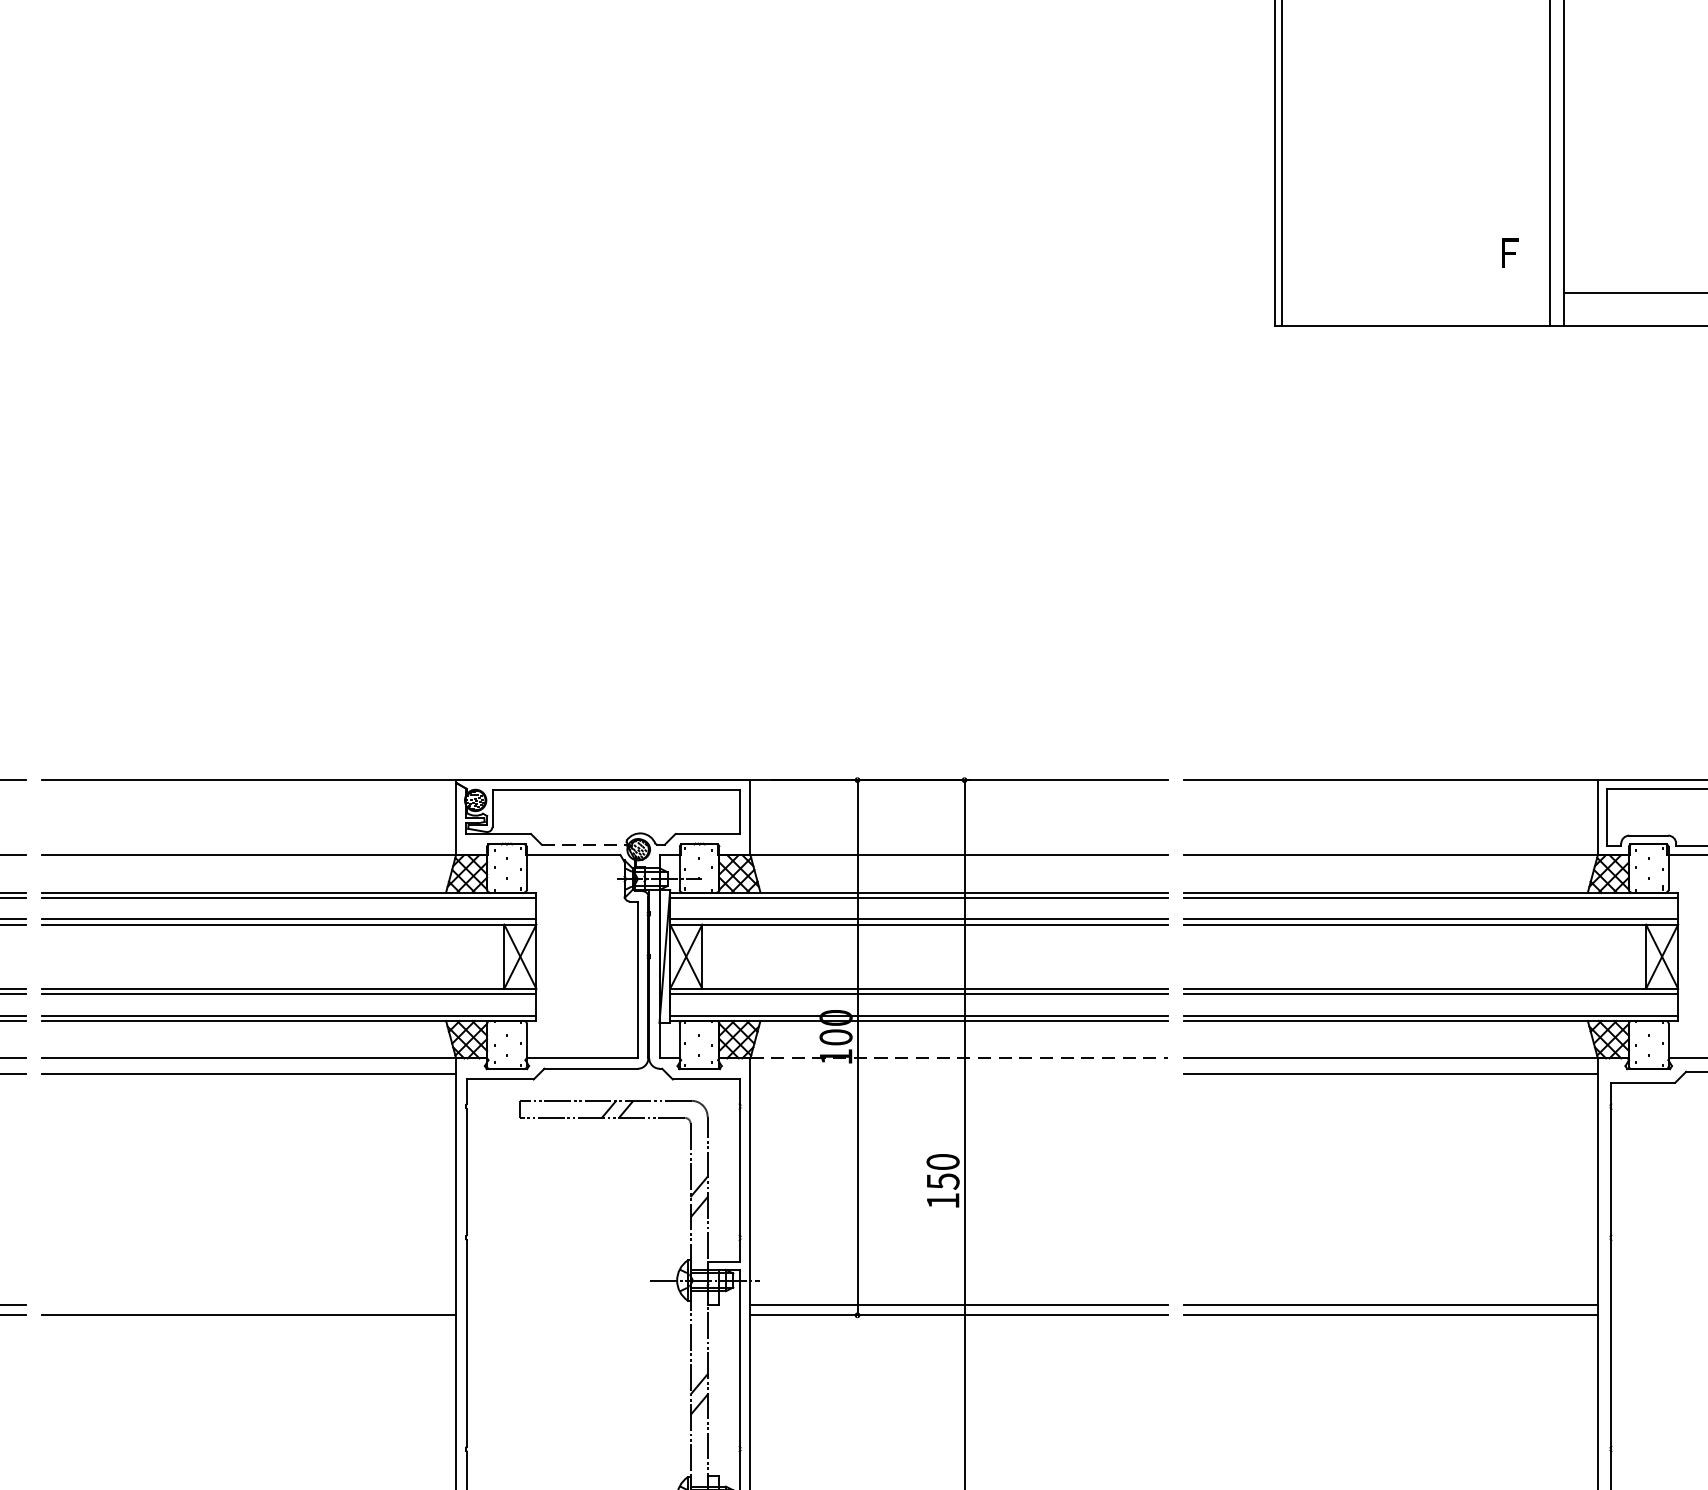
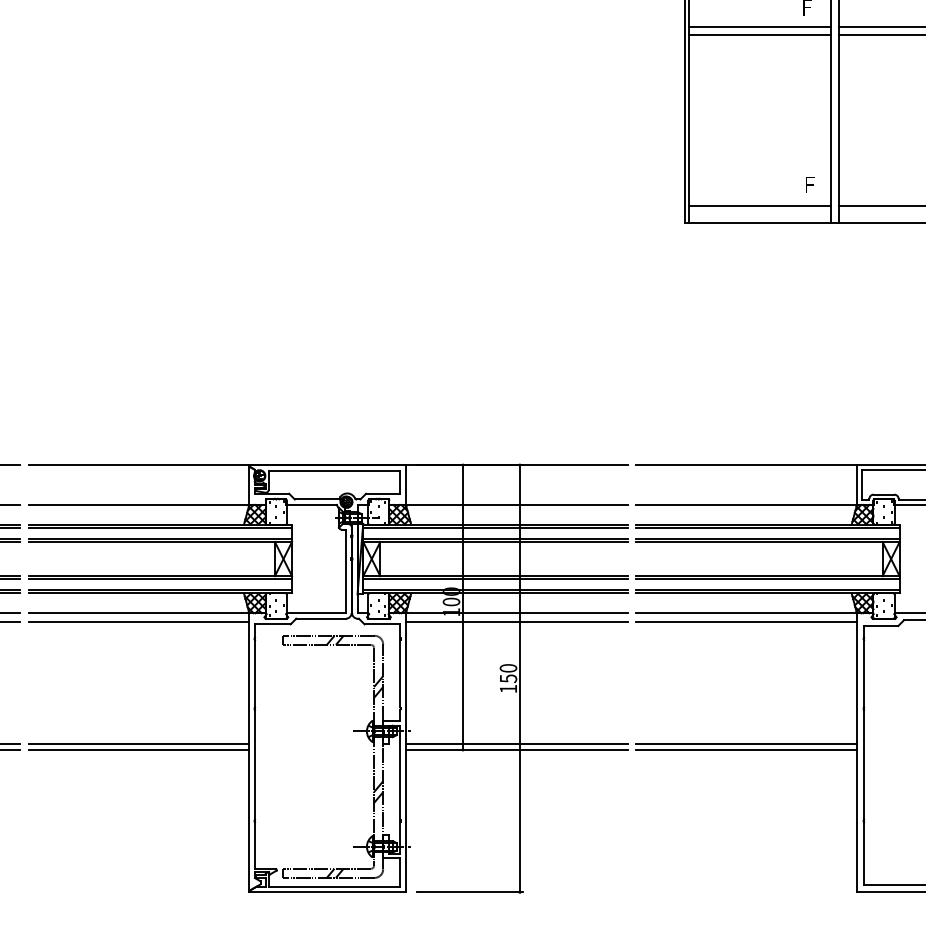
line: (1414, 292) -> (759, 205), added
line: (584, 844) -> (317, 499), dashed -> solid
line: (958, 1058) -> (516, 613), dashed -> solid
line: (958, 1073) -> (516, 621), added
line: (247, 1305) -> (138, 744), added

